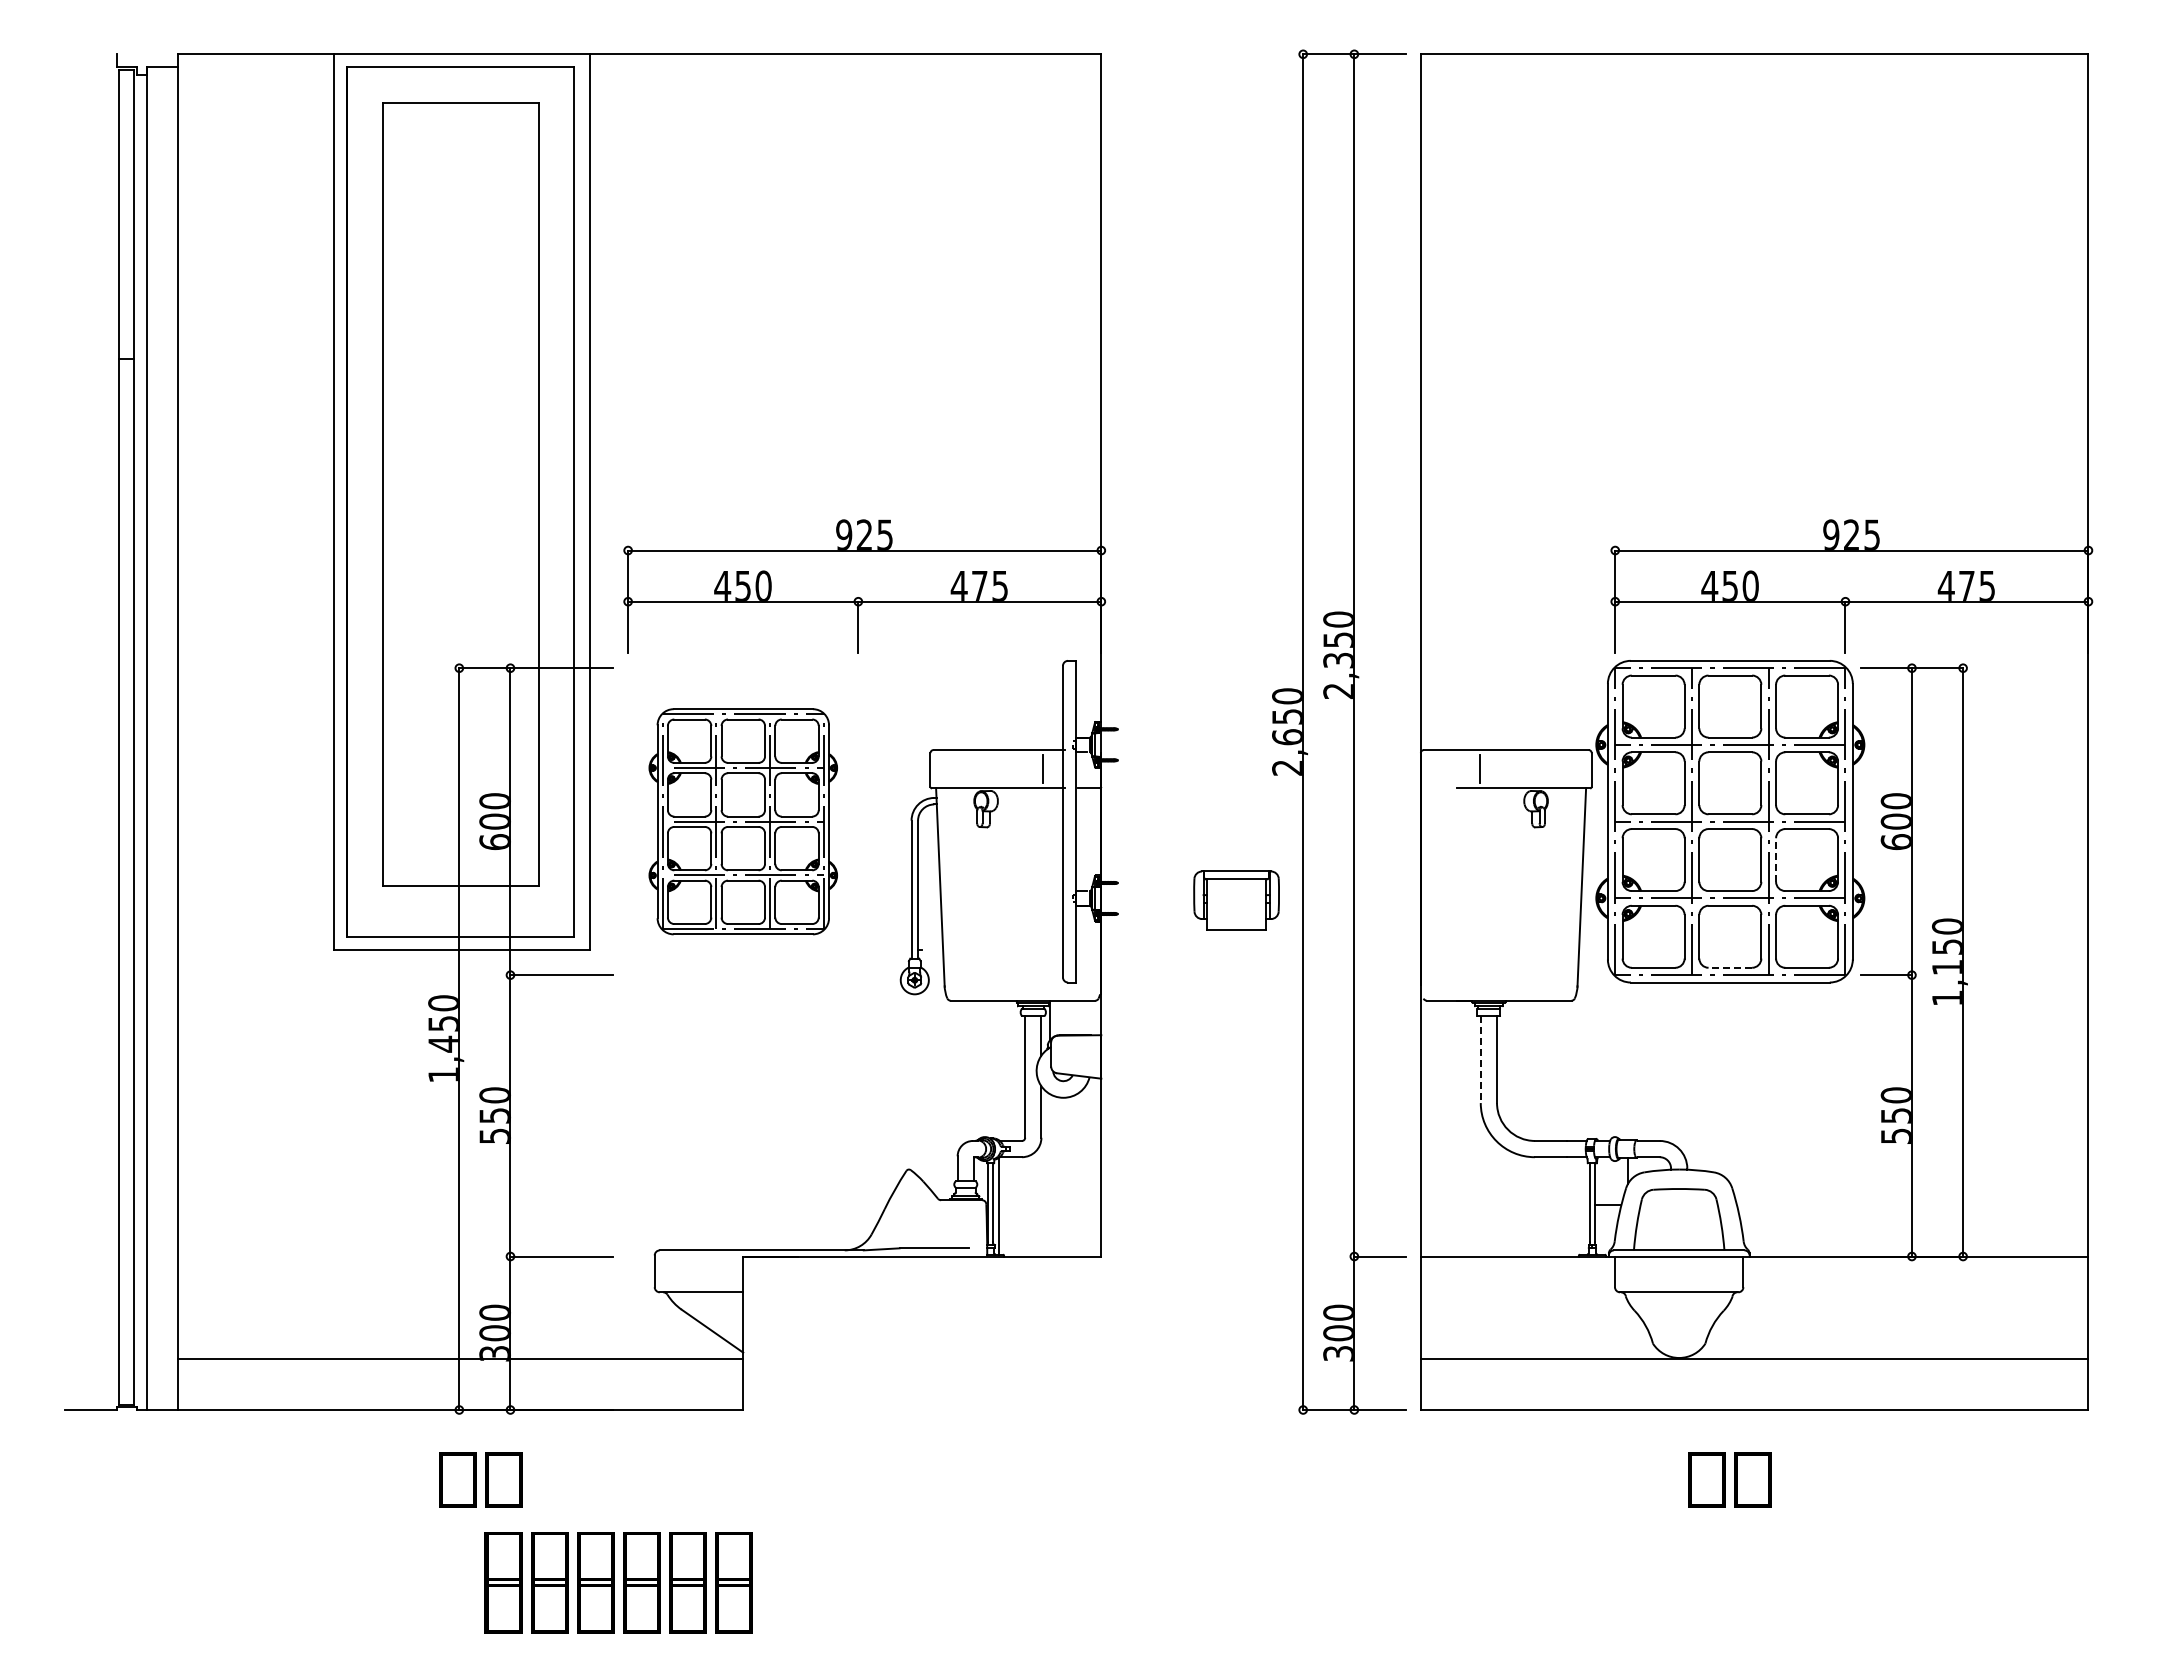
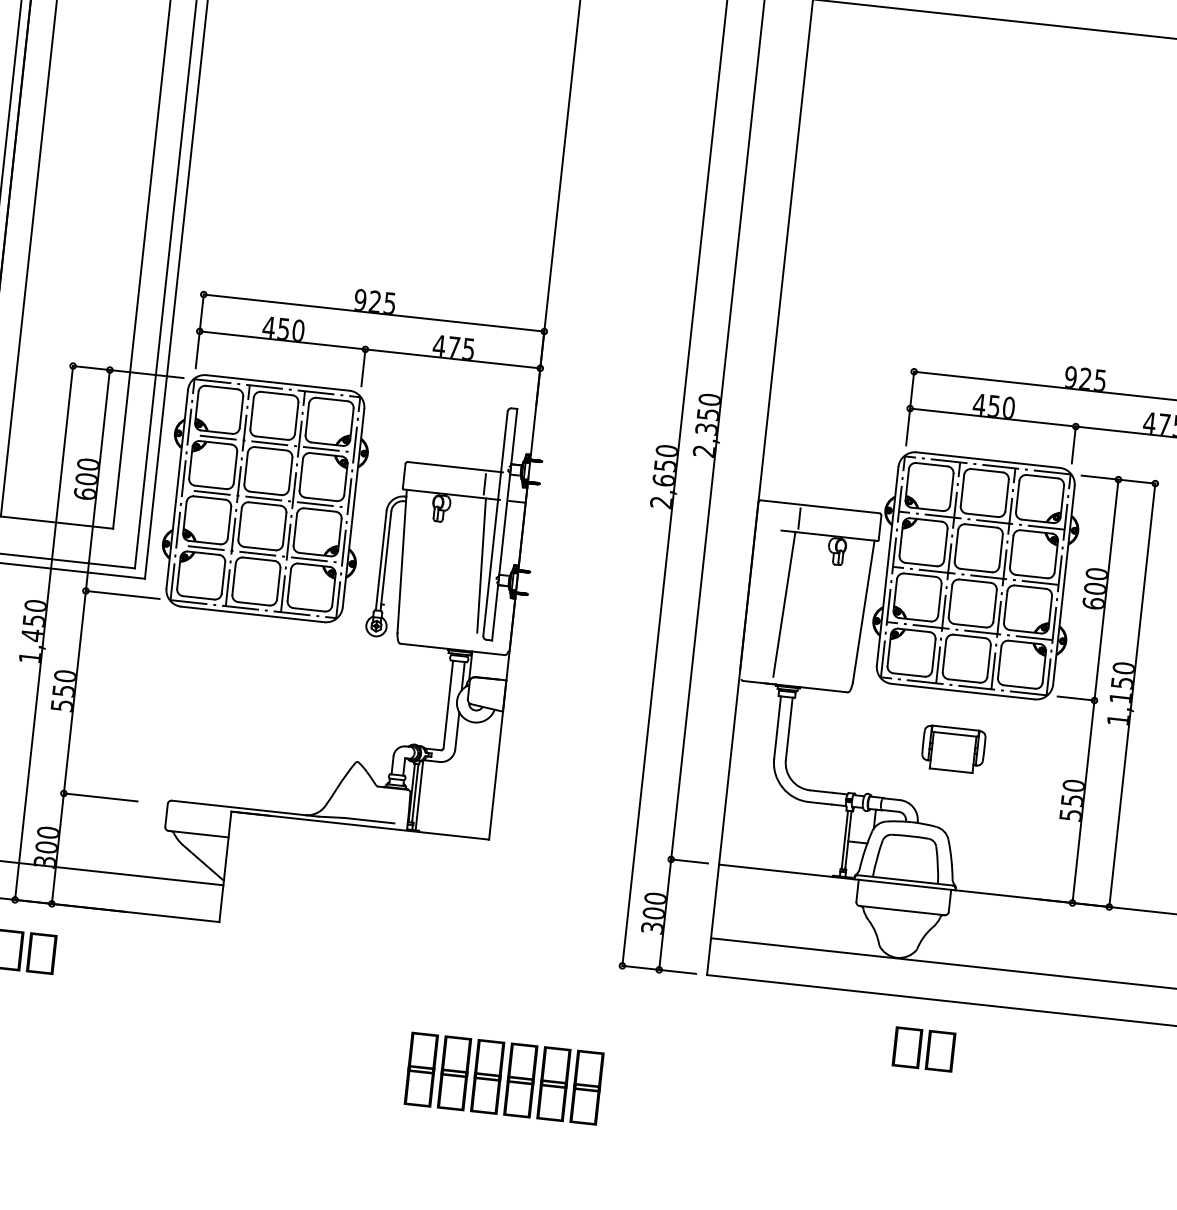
part: (743, 821) -> (265, 498), size x1.43
line: (1776, 860) -> (1005, 607), dashed -> solid
line: (1050, 881) -> (481, 565), added
line: (1471, 889) -> (784, 604), added
part: (1236, 900) -> (953, 749), moved
line: (1730, 967) -> (964, 680), dashed -> solid
line: (1480, 1060) -> (777, 728), dashed -> solid
text: (618, 1582) -> (504, 1078), moved

